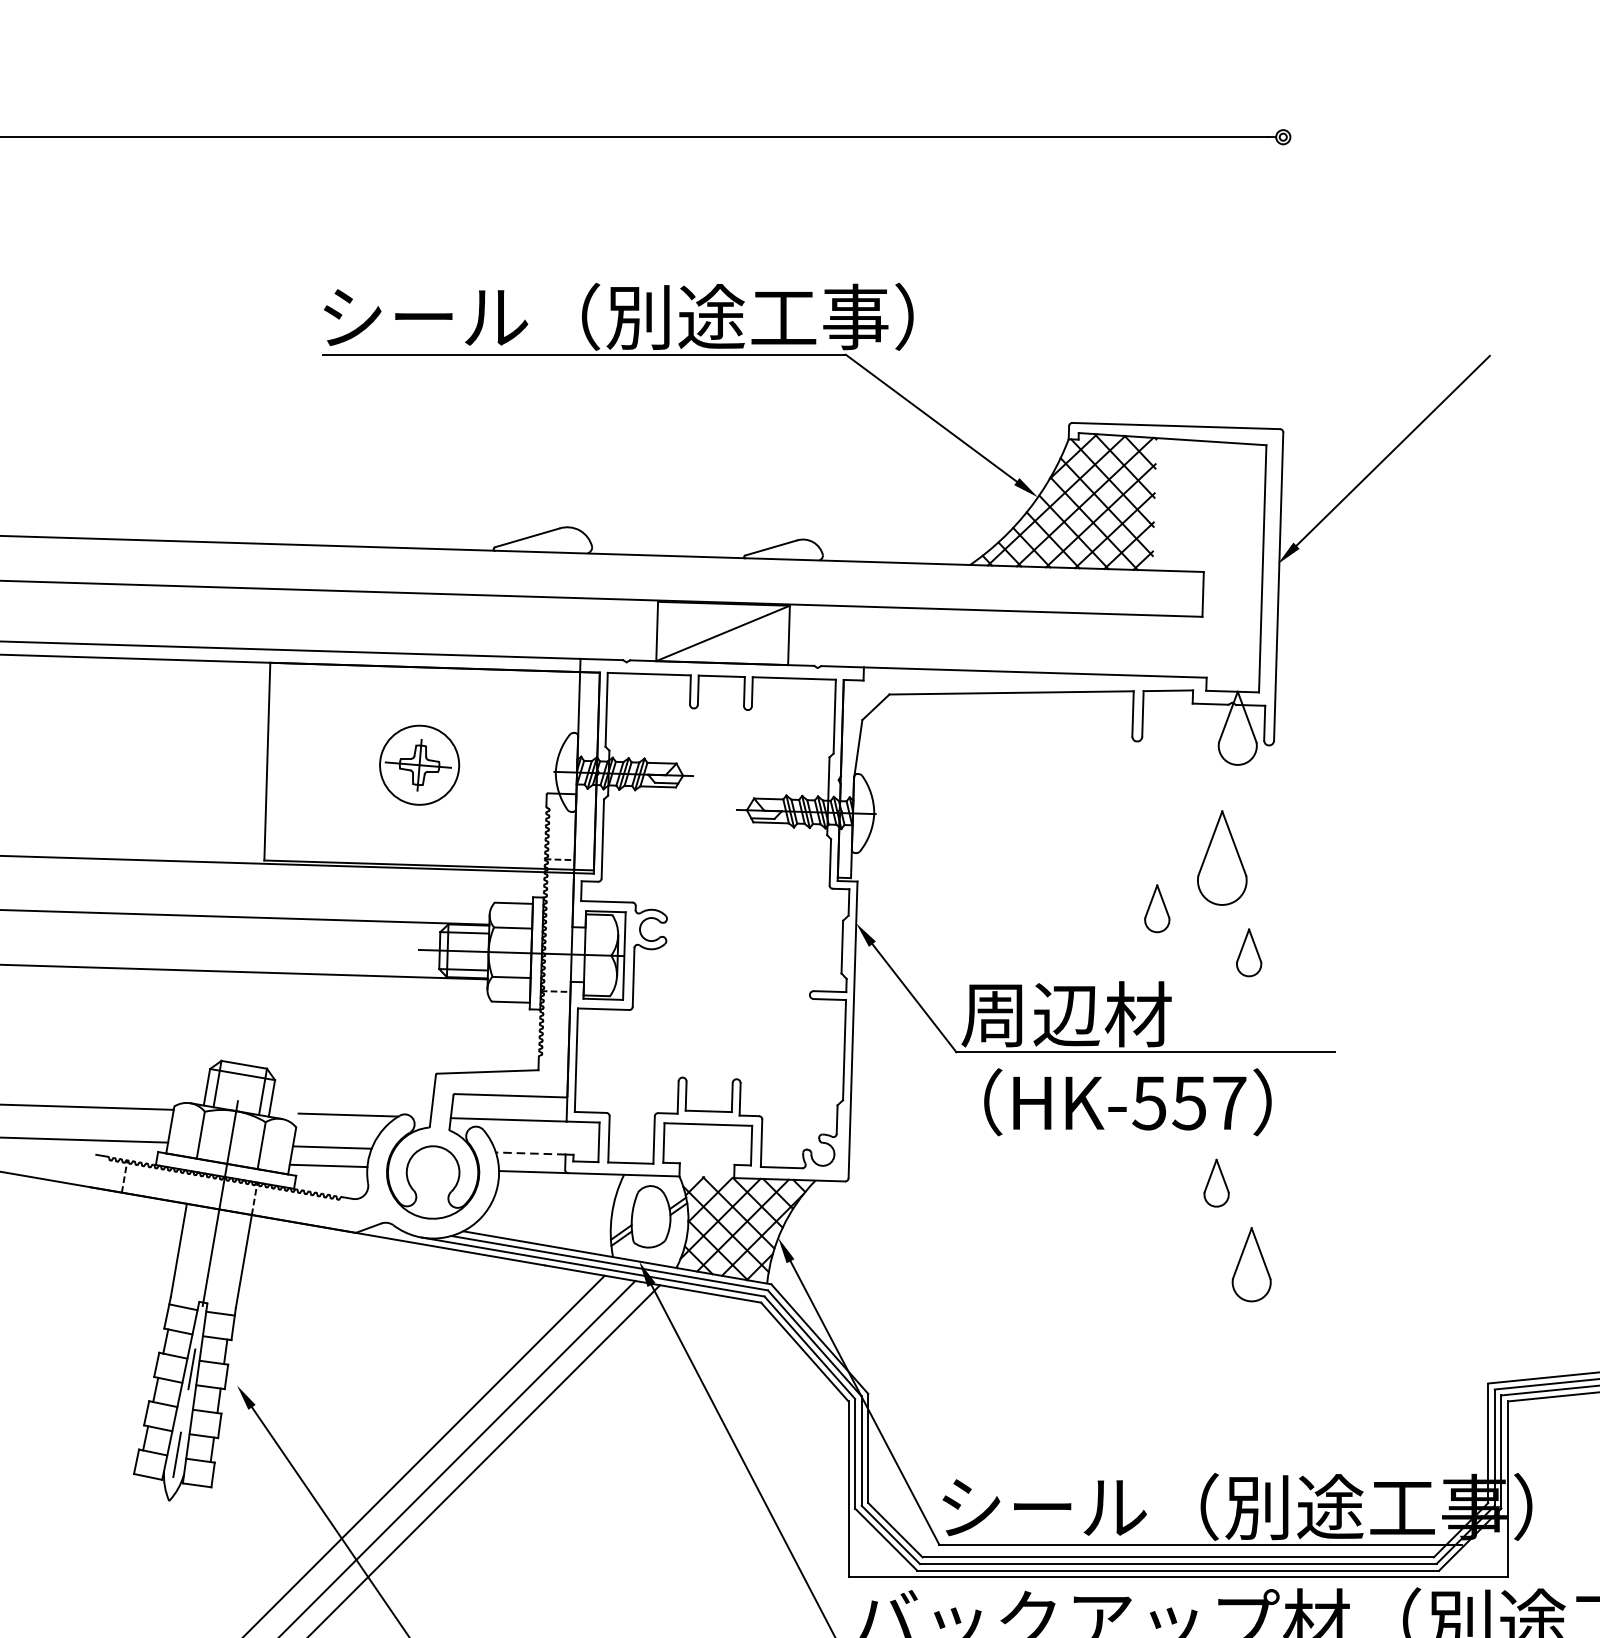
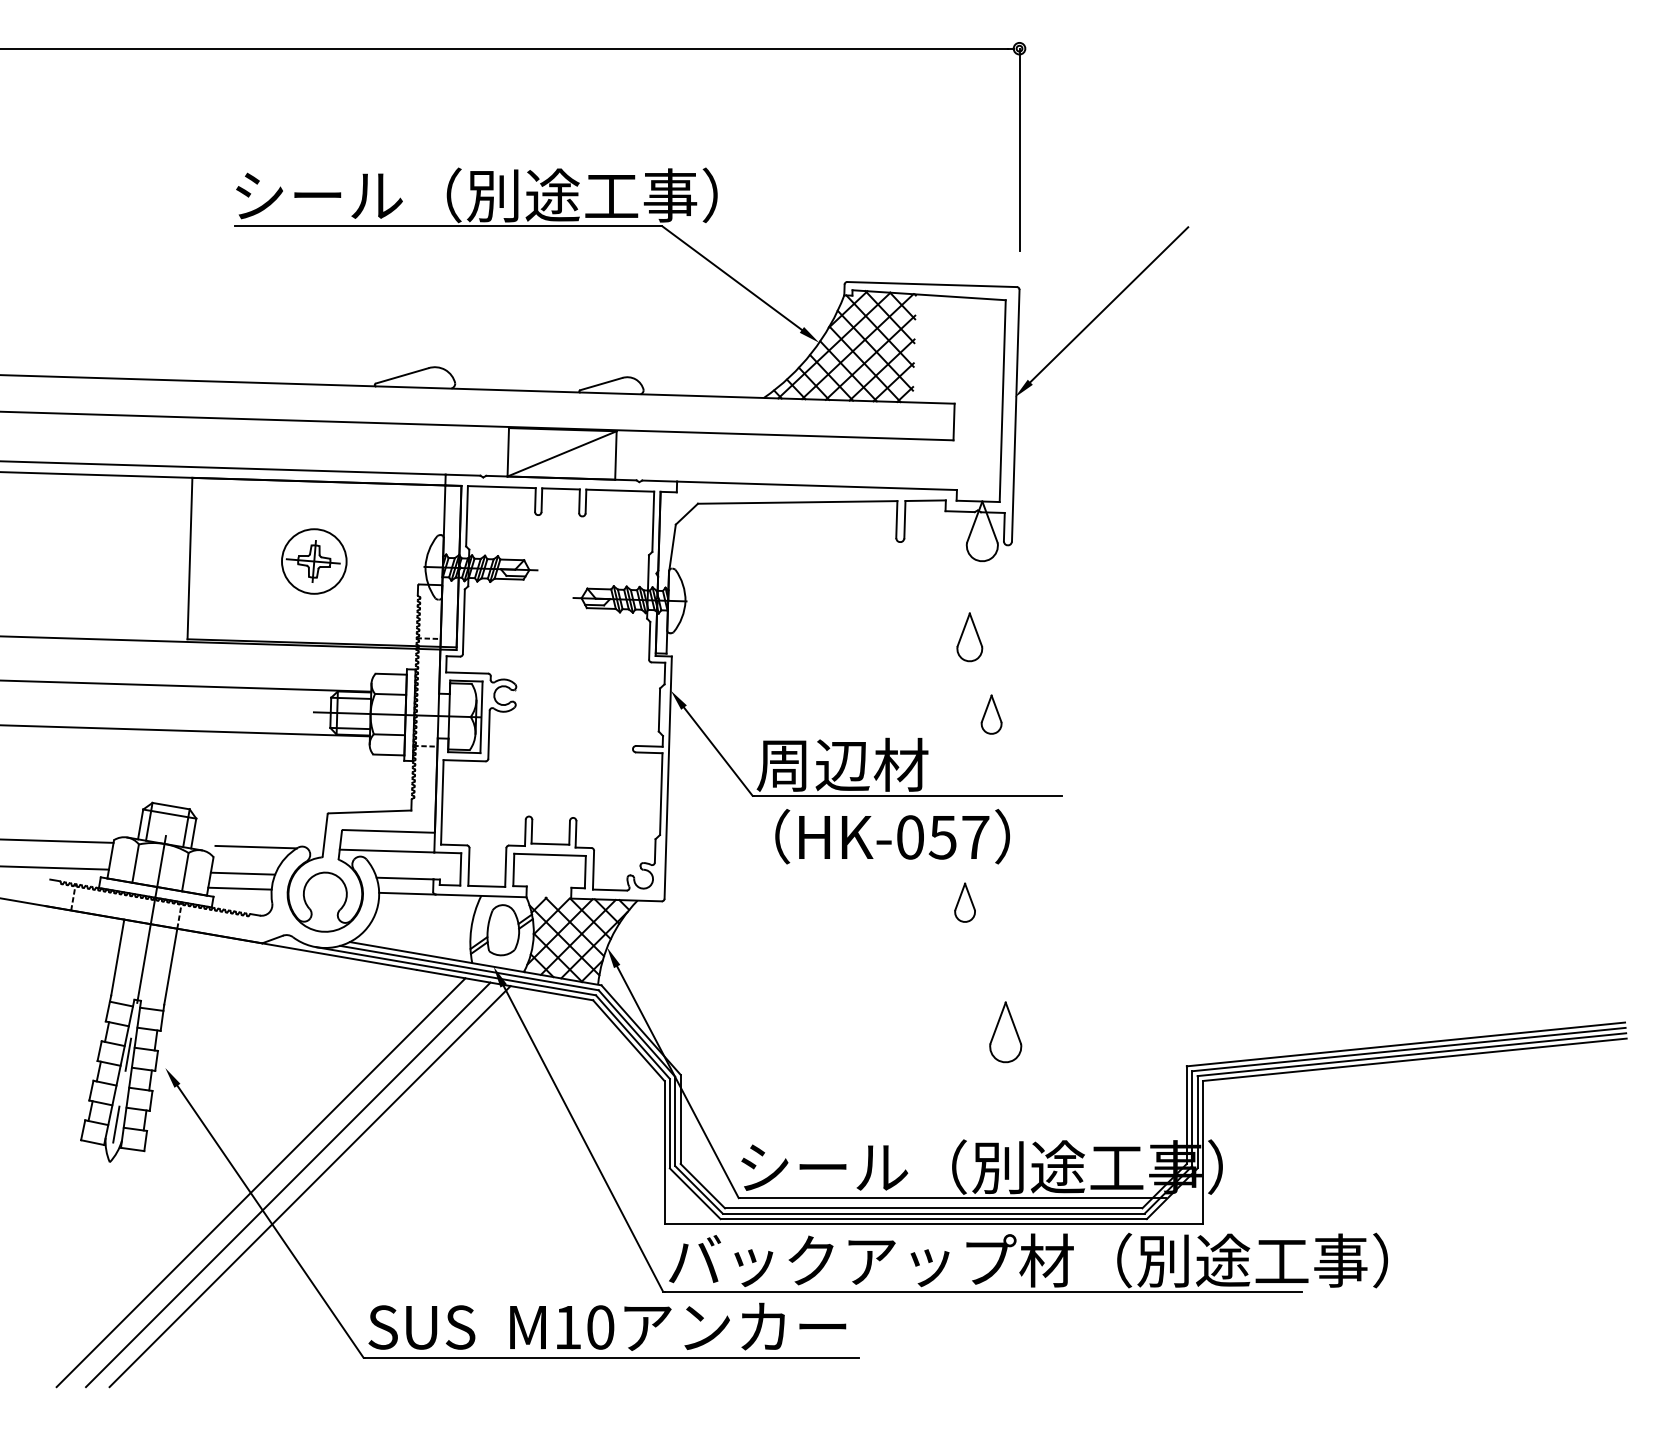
line: (1283, 260) -> (1019, 149), added
part: (1222, 858) -> (969, 637), size x0.62
part: (1157, 908) -> (916, 678), removed
text: (1148, 1103) -> (909, 837), HK-557 -> HK-057
line: (530, 1153) -> (404, 878), dashed -> solid
part: (1251, 1264) -> (1005, 1032), moved

